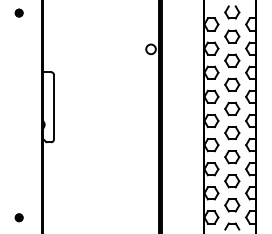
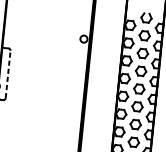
line: (53, 106) -> (7, 73), solid -> dashed

